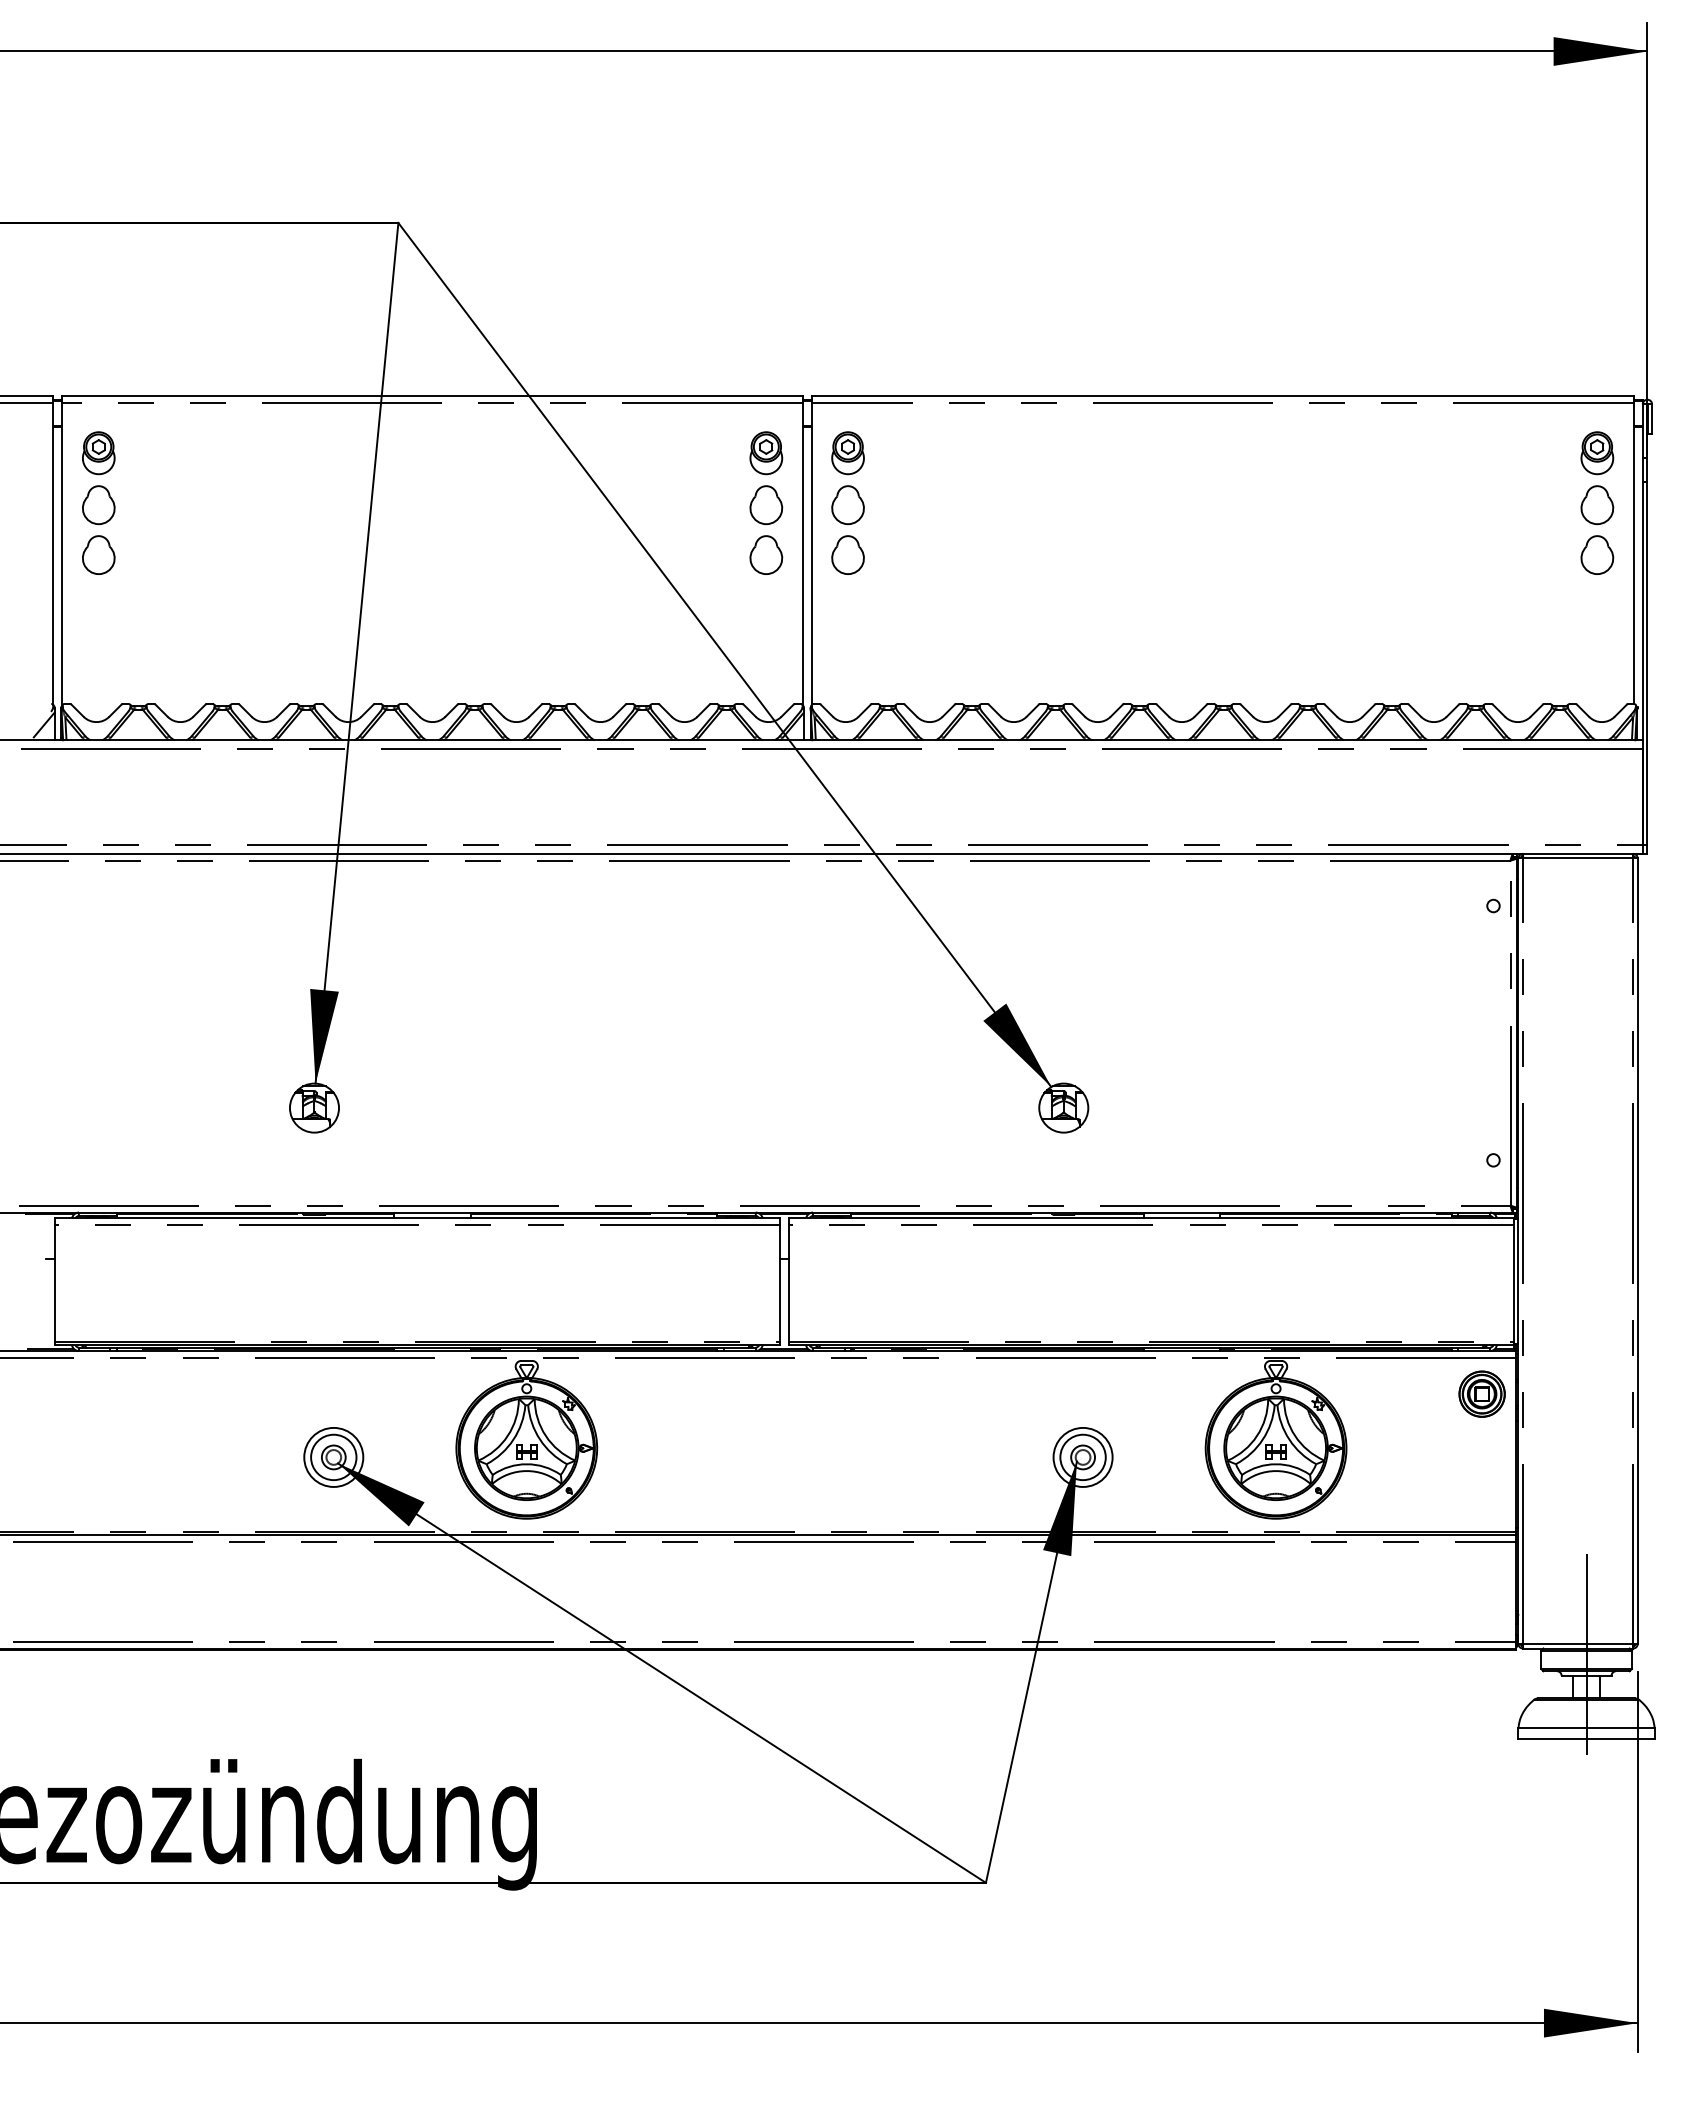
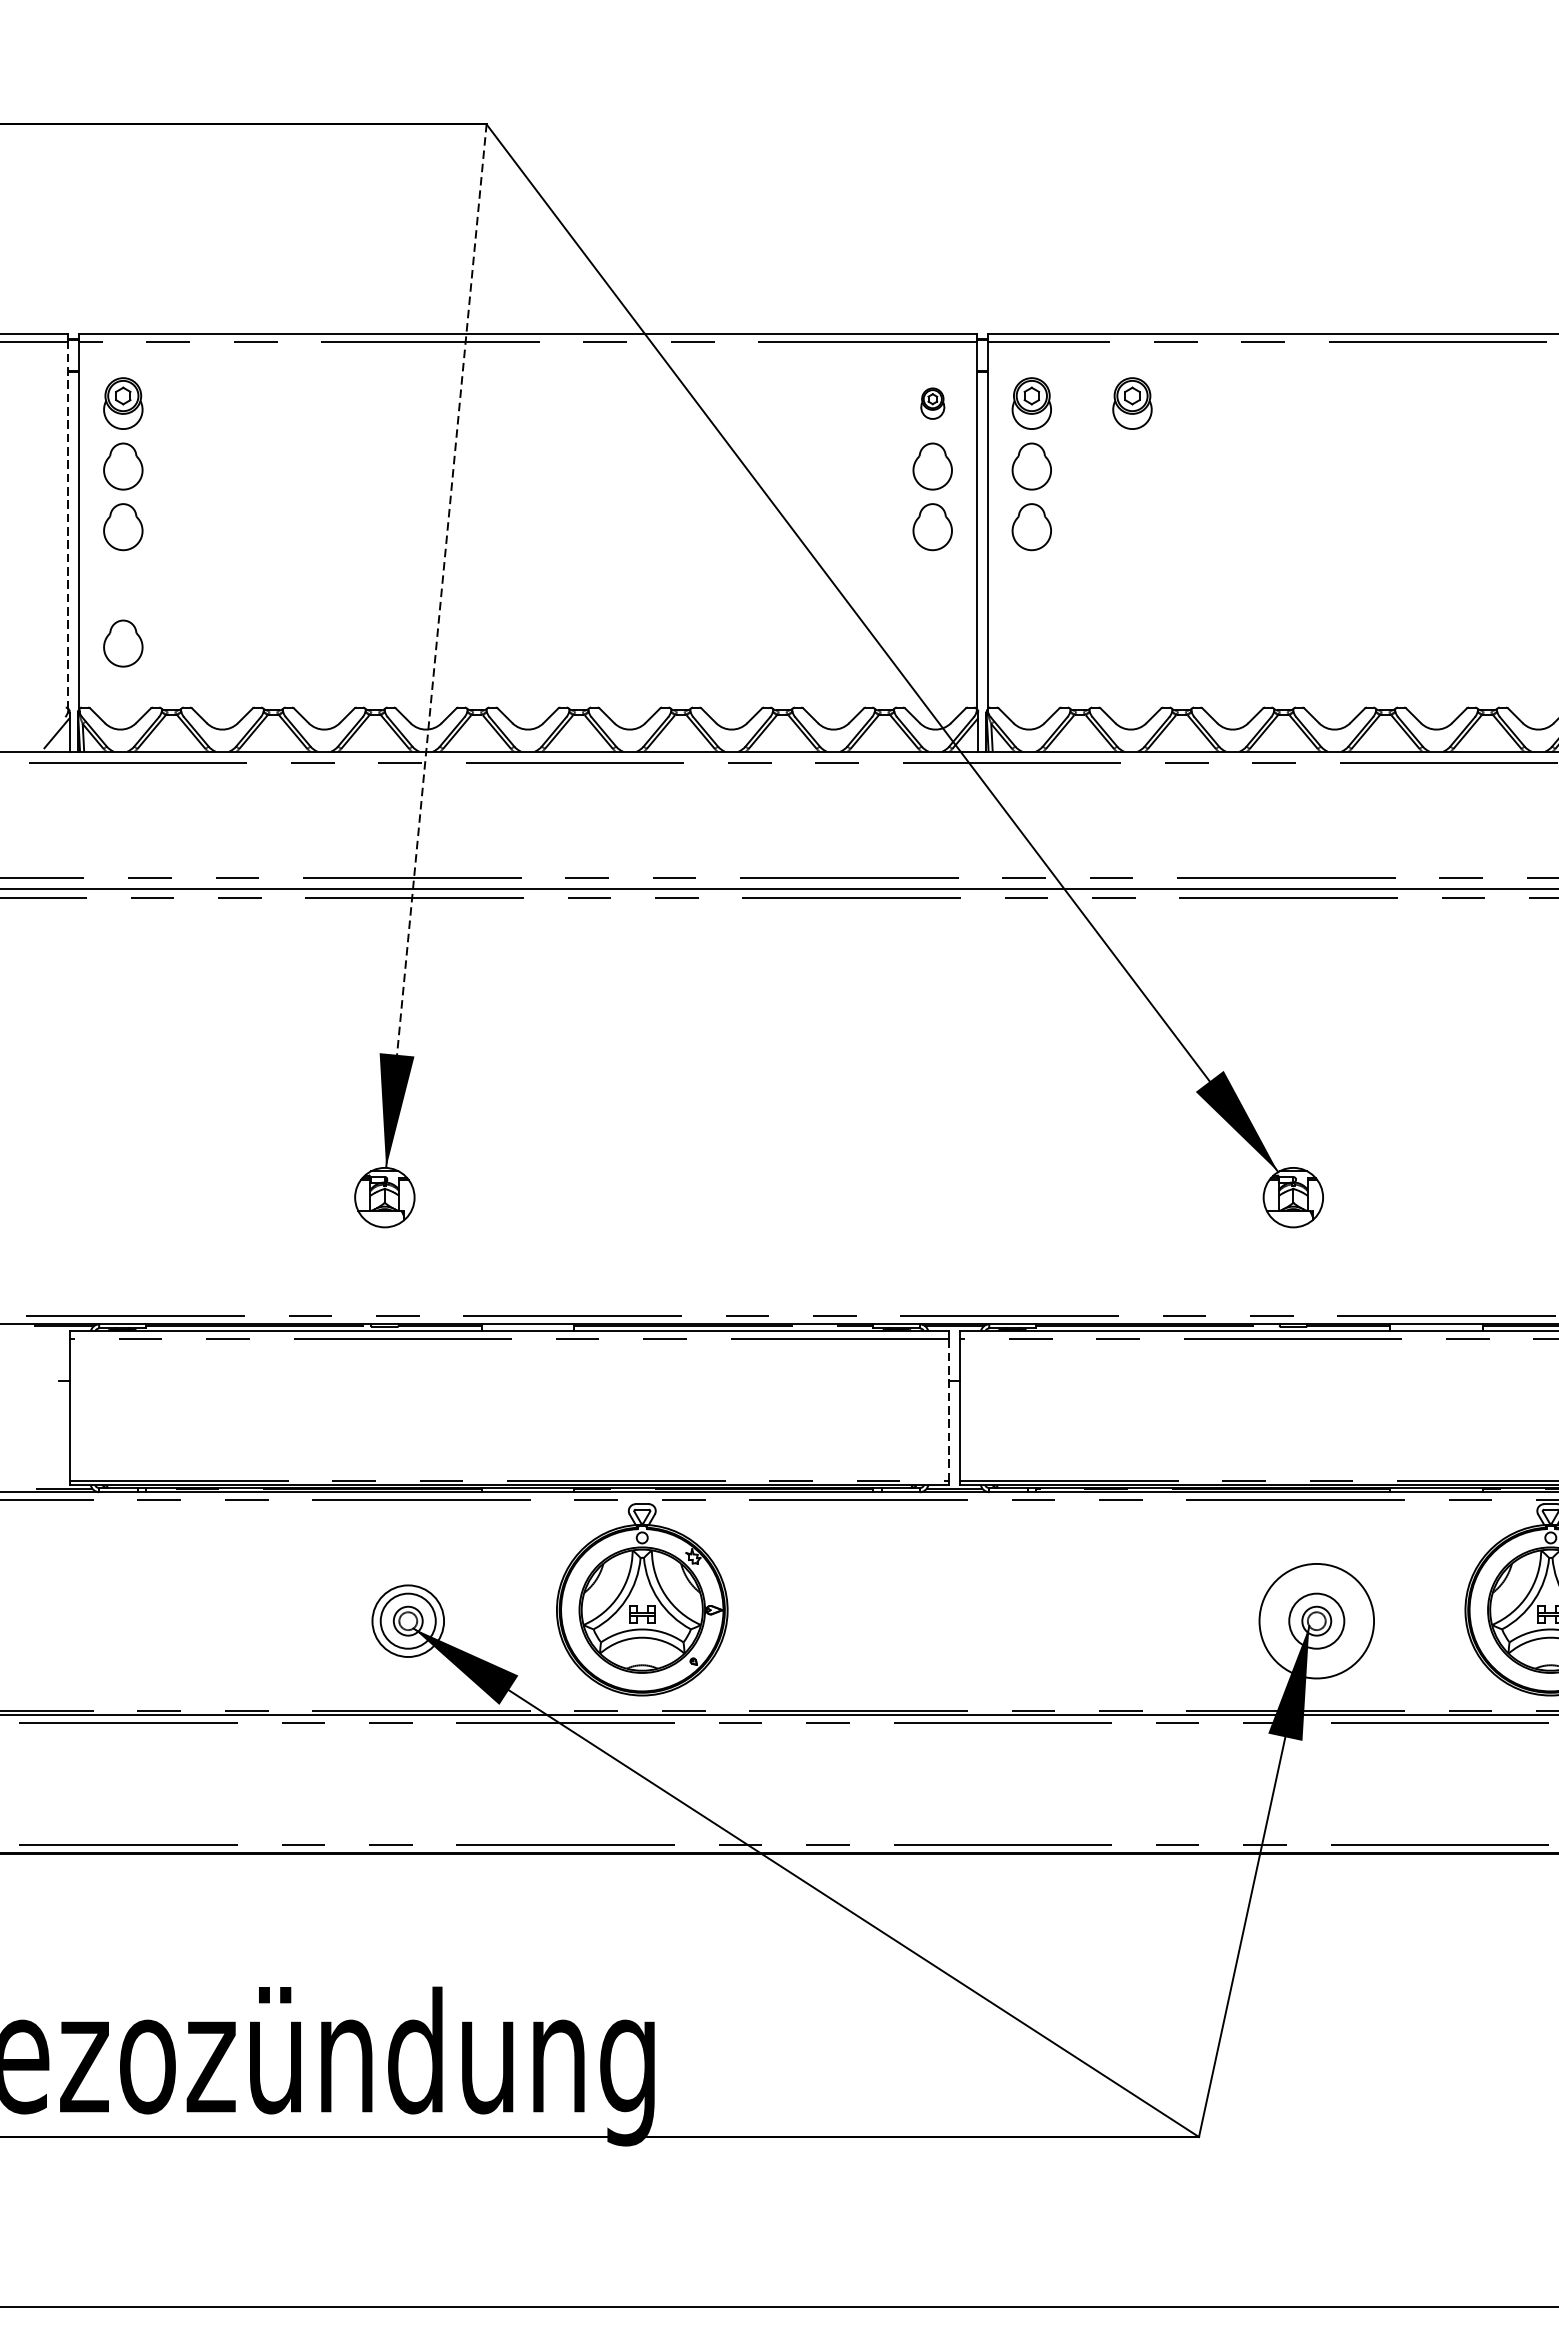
part: (766, 453) -> (932, 403), size x0.6
part: (930, 453) -> (1131, 403), added
line: (53, 553) -> (68, 525), solid -> dashed
part: (98, 651) -> (122, 643), added
line: (357, 652) -> (437, 645), solid -> dashed
line: (779, 1283) -> (948, 1410), solid -> dashed
circle: (1082, 1456) -> (1316, 1620), size x1.6

